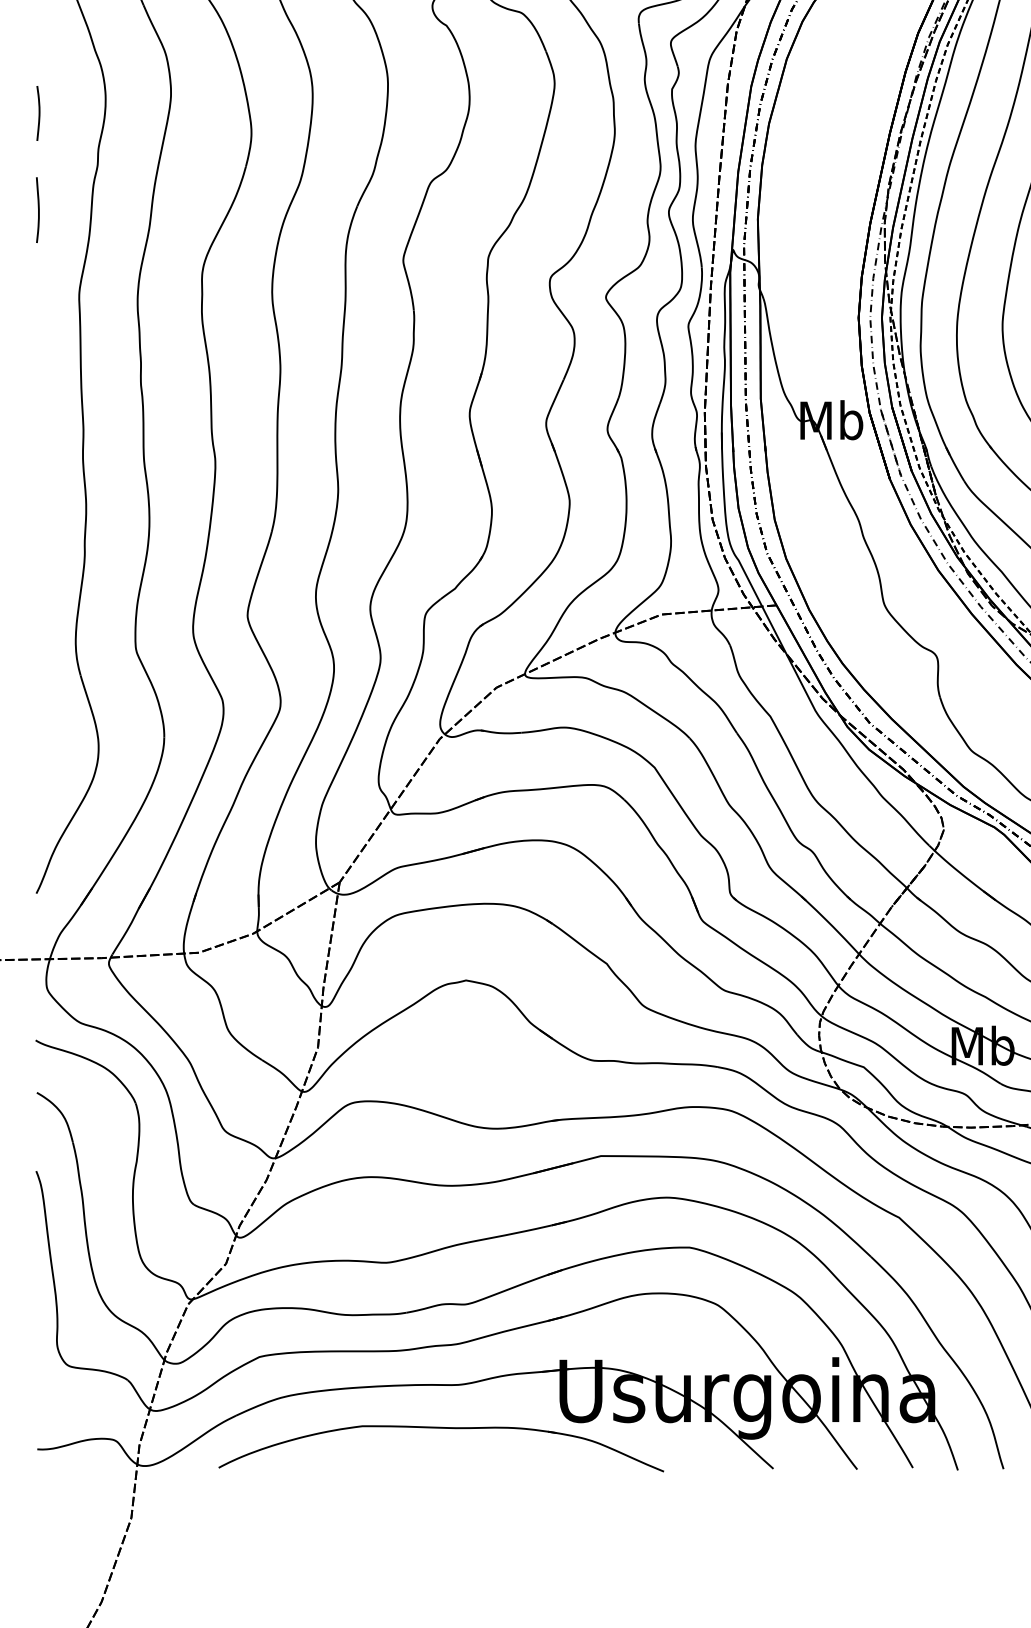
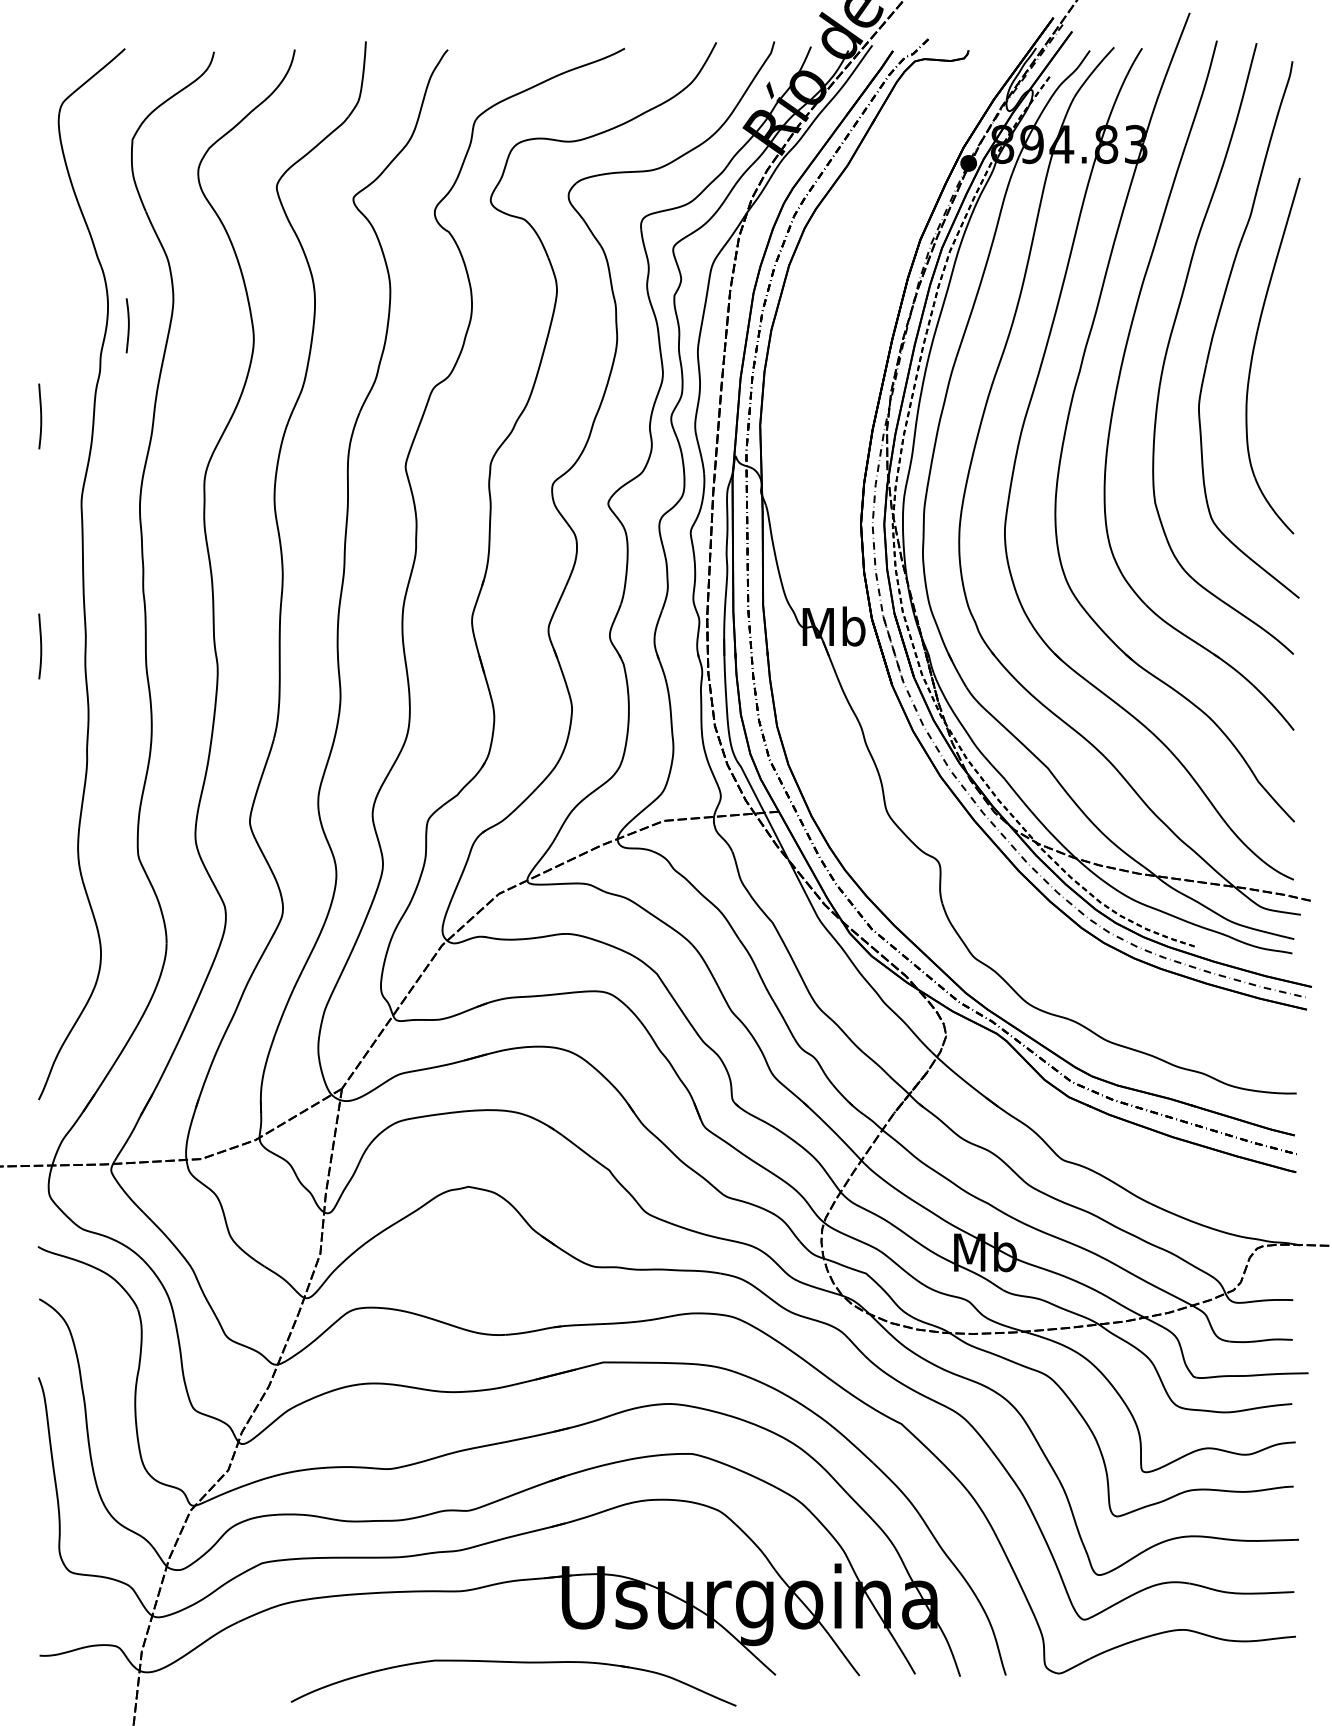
curve: (39, 113) -> (128, 325), moved
curve: (38, 440) -> (40, 646), added
part: (442, 1429) -> (514, 1663), moved

